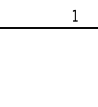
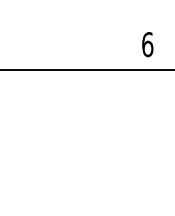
text: (74, 15) -> (146, 44), 1 -> 6

